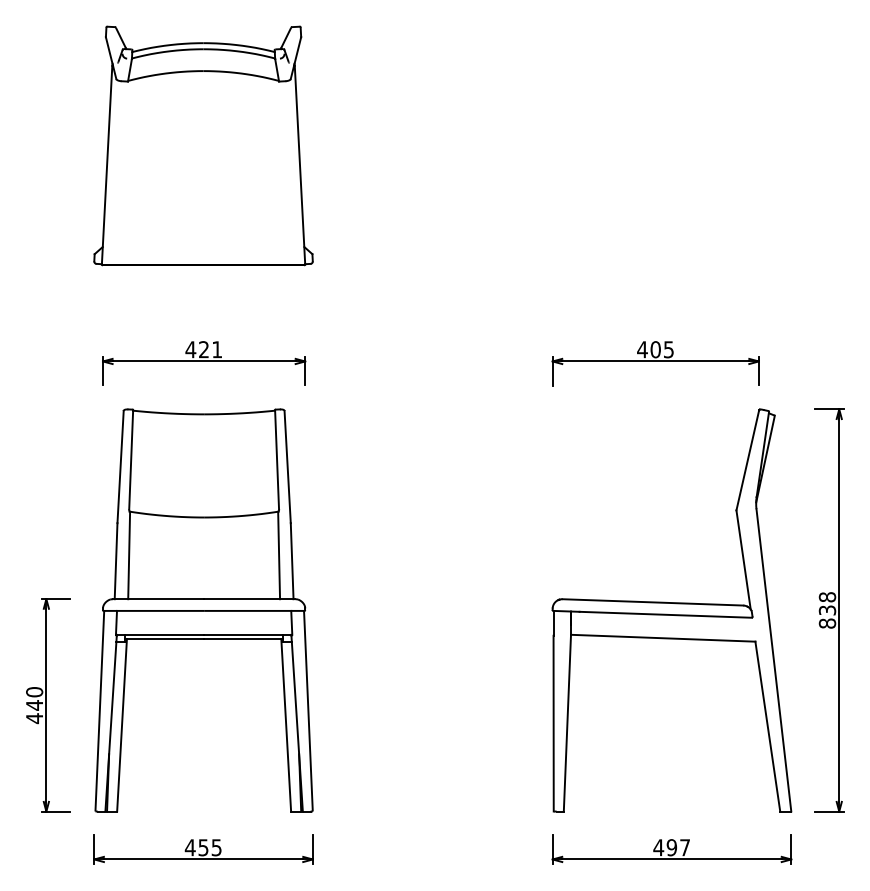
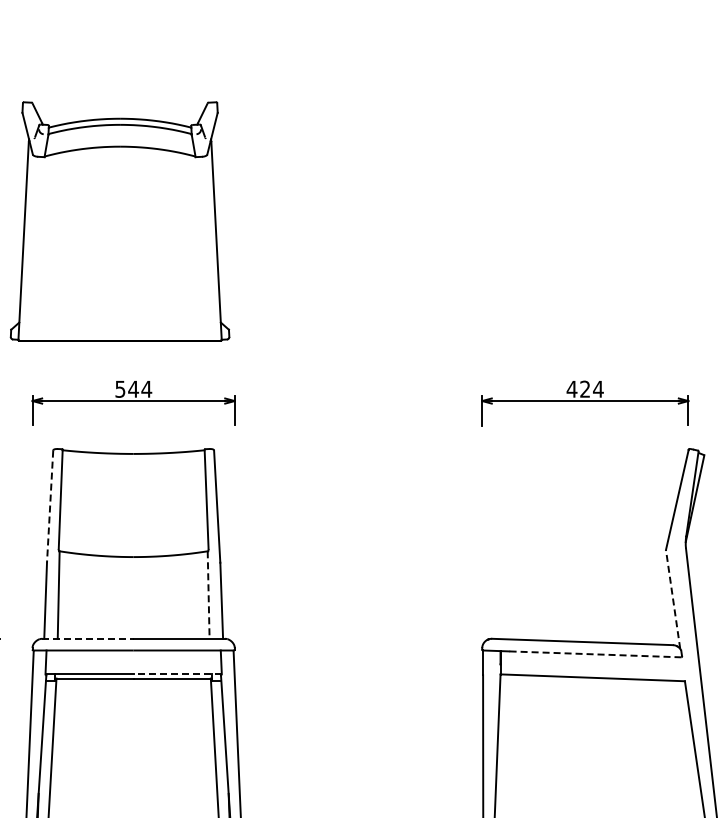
part: (203, 145) -> (120, 221), moved
text: (203, 349) -> (133, 389), 421 -> 544
text: (662, 349) -> (592, 389), 405 -> 424
line: (120, 467) -> (50, 507), solid -> dashed
line: (279, 555) -> (209, 595), solid -> dashed
line: (743, 559) -> (673, 599), solid -> dashed
line: (158, 599) -> (88, 639), solid -> dashed
line: (665, 614) -> (595, 654), solid -> dashed
line: (247, 634) -> (177, 674), solid -> dashed

